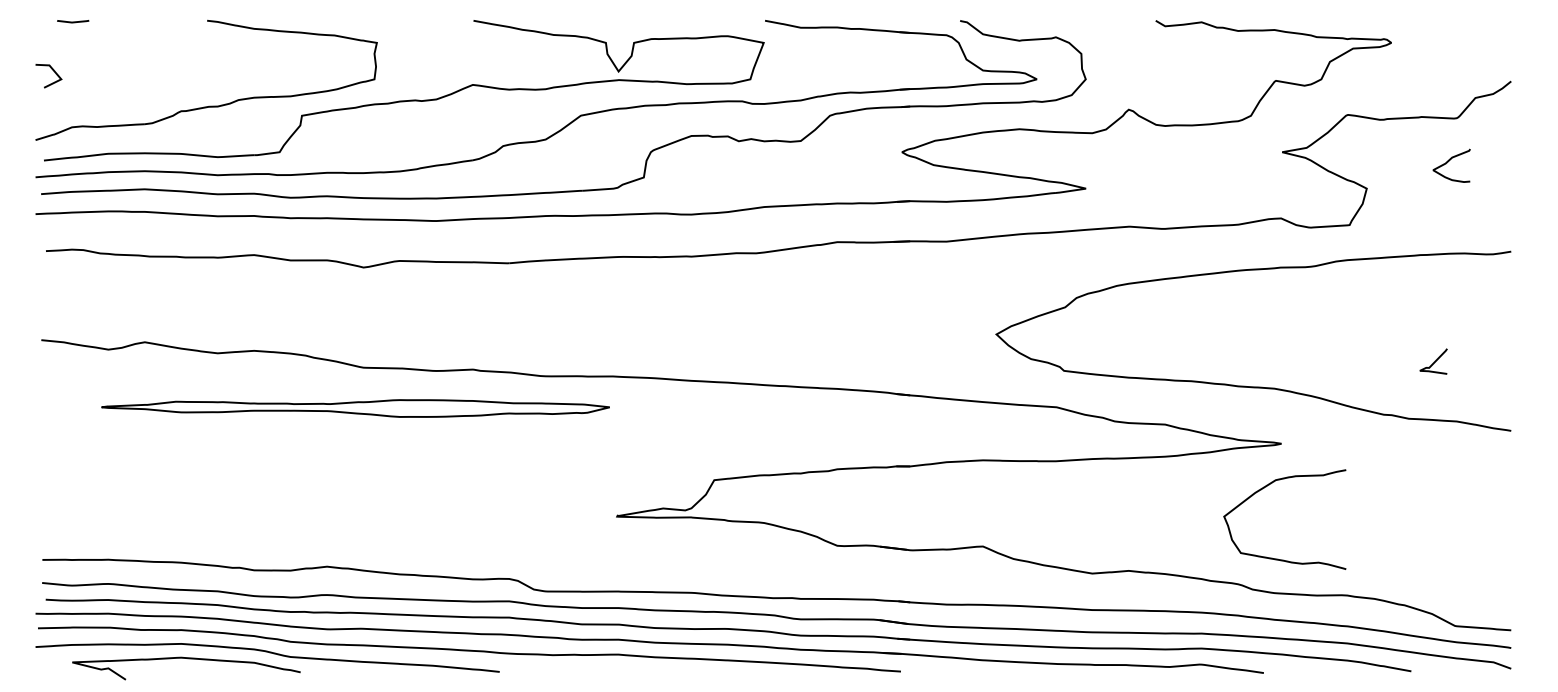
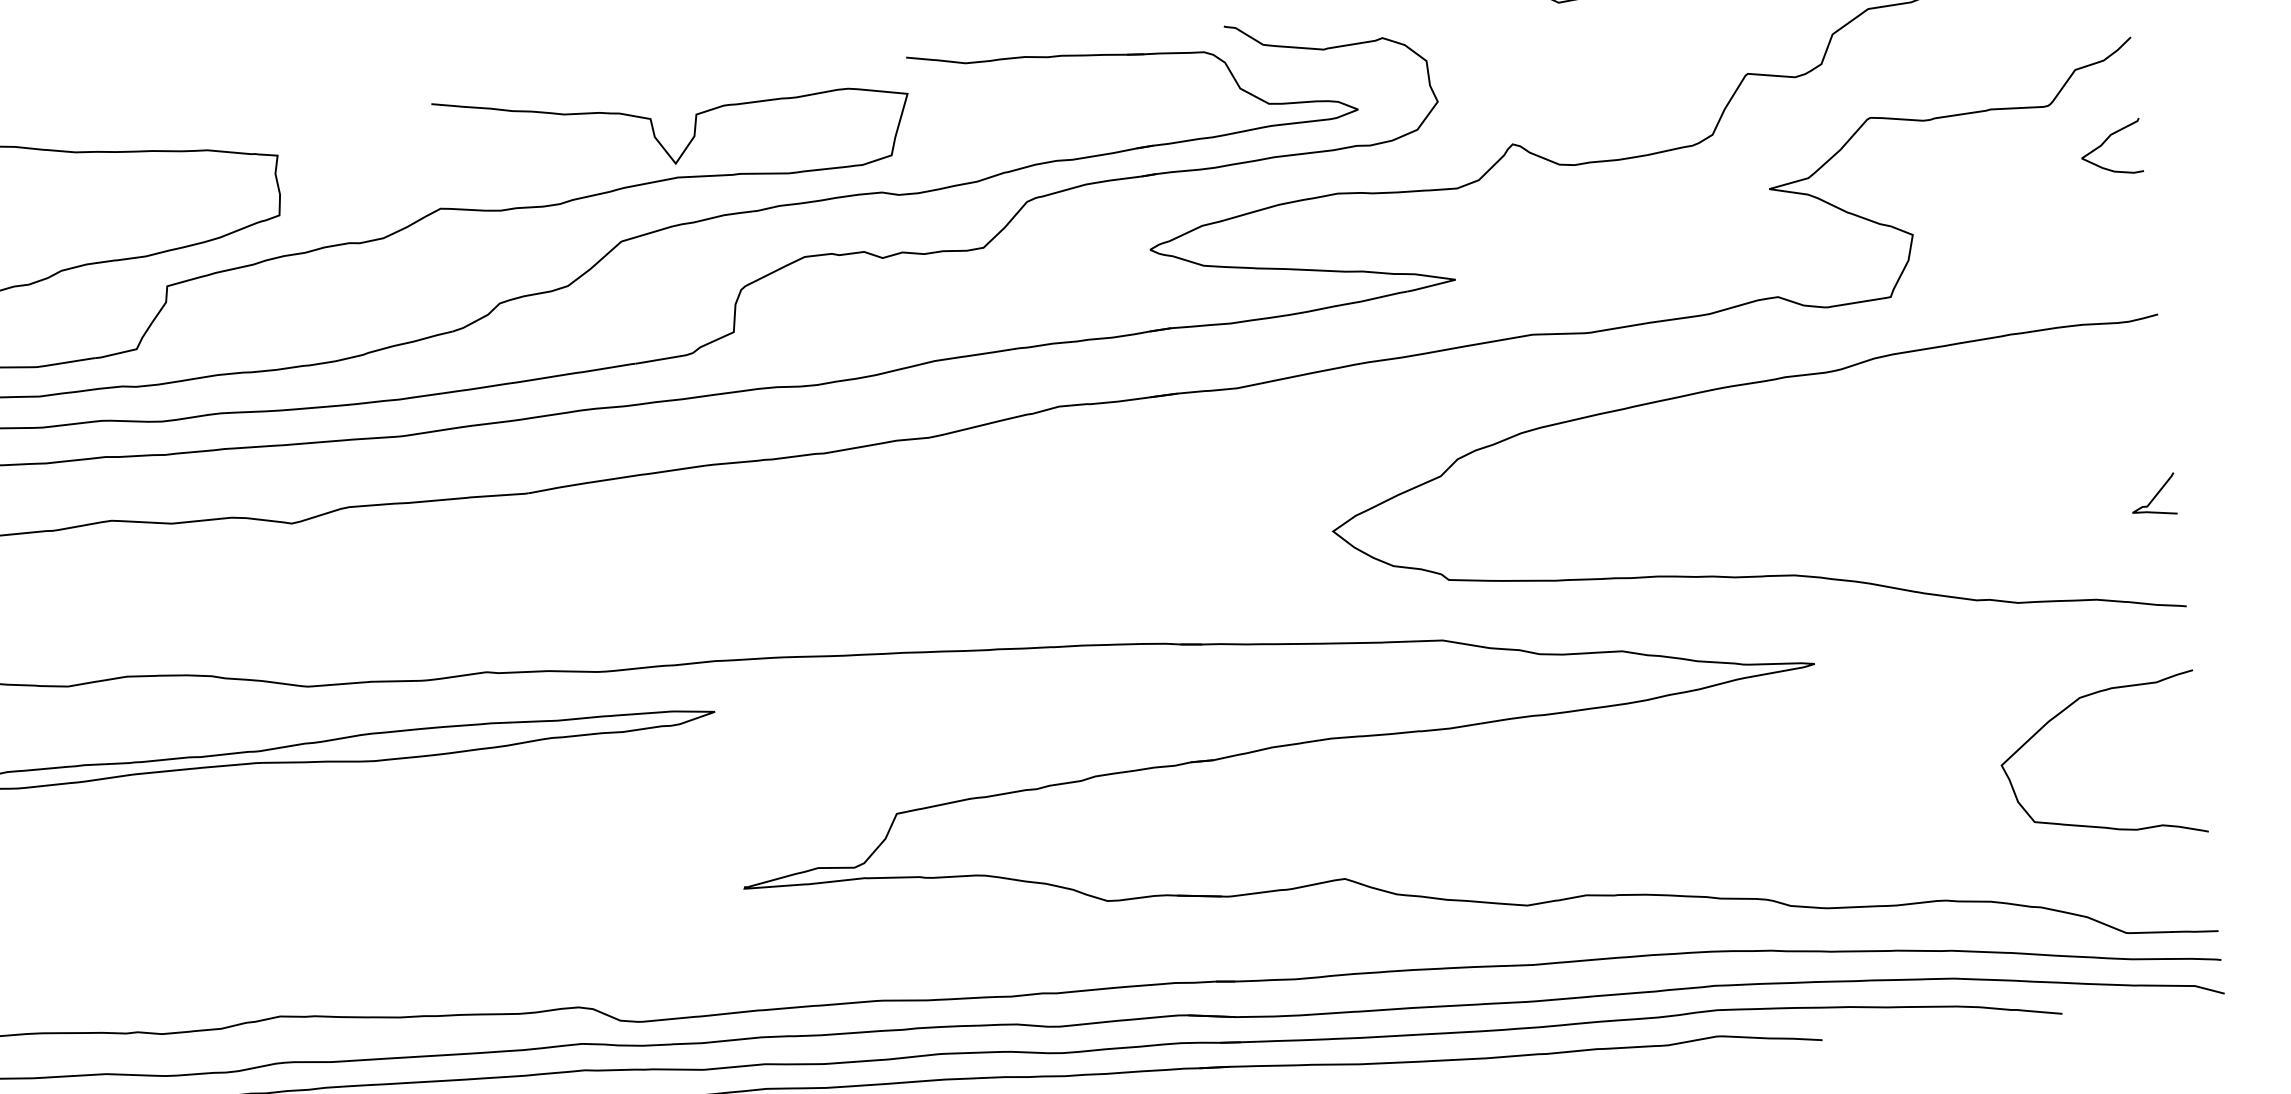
curve: (1448, 162) -> (2105, 143), moved
curve: (1434, 361) -> (2154, 495), moved
curve: (1266, 487) -> (2065, 711), moved

